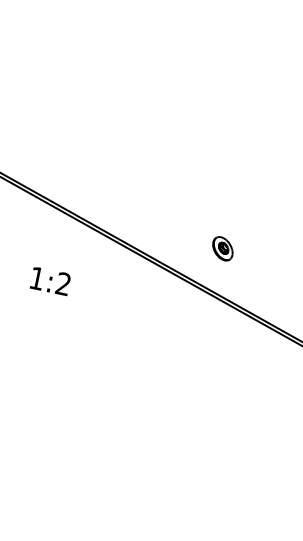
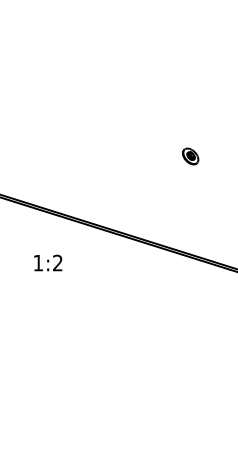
part: (222, 248) -> (190, 156), moved

